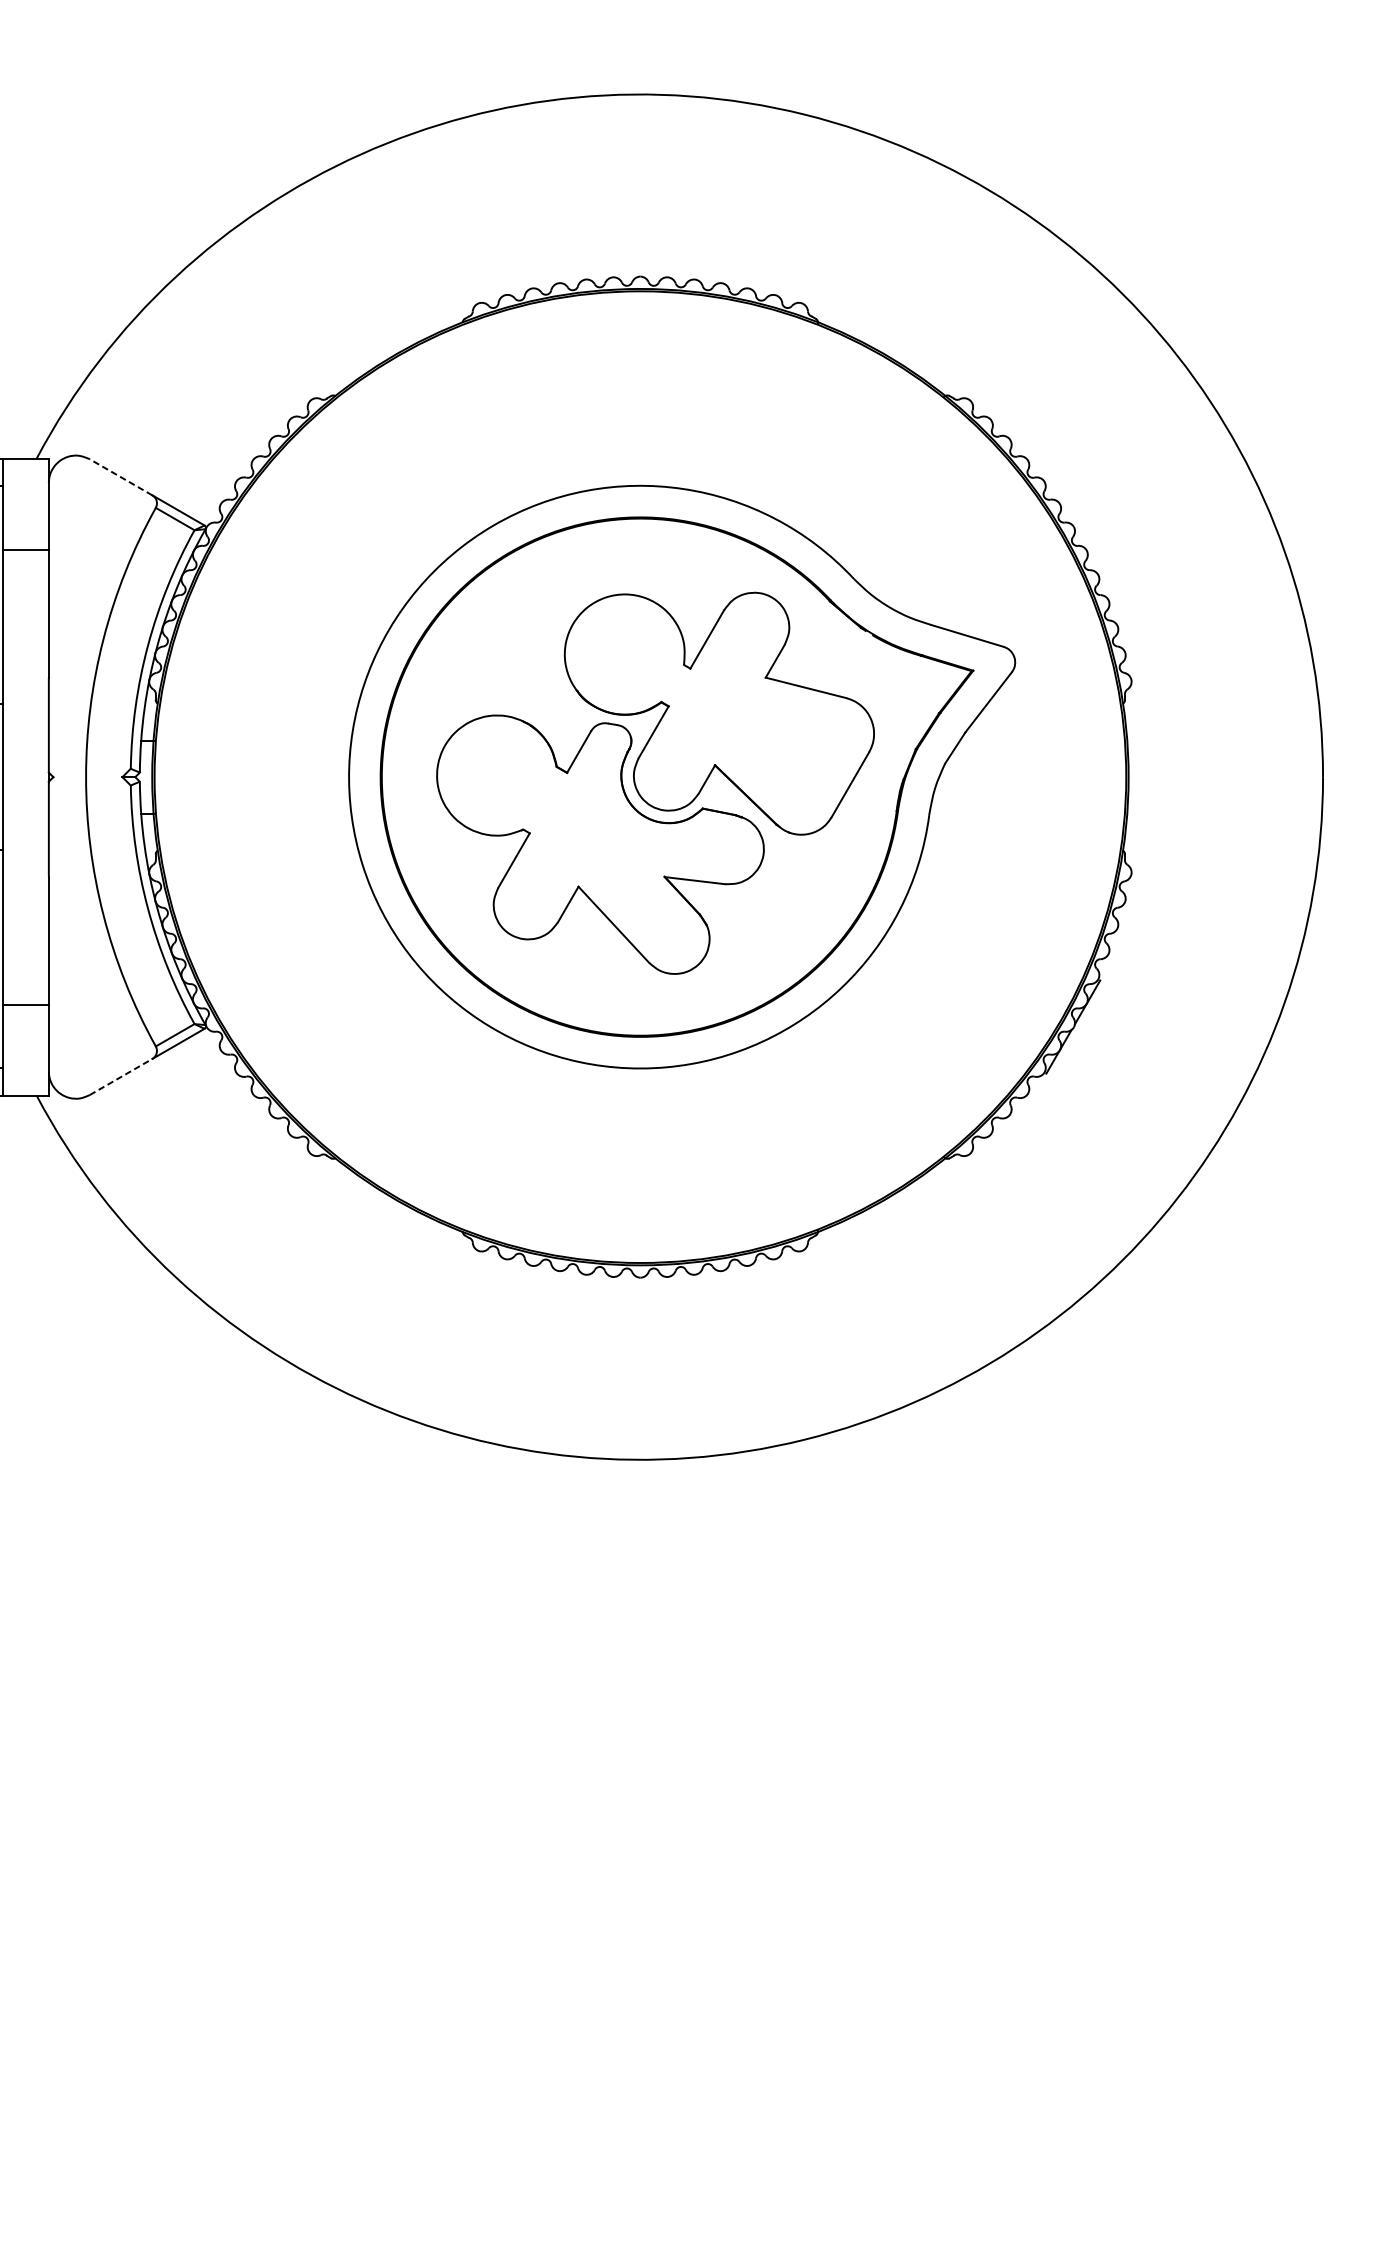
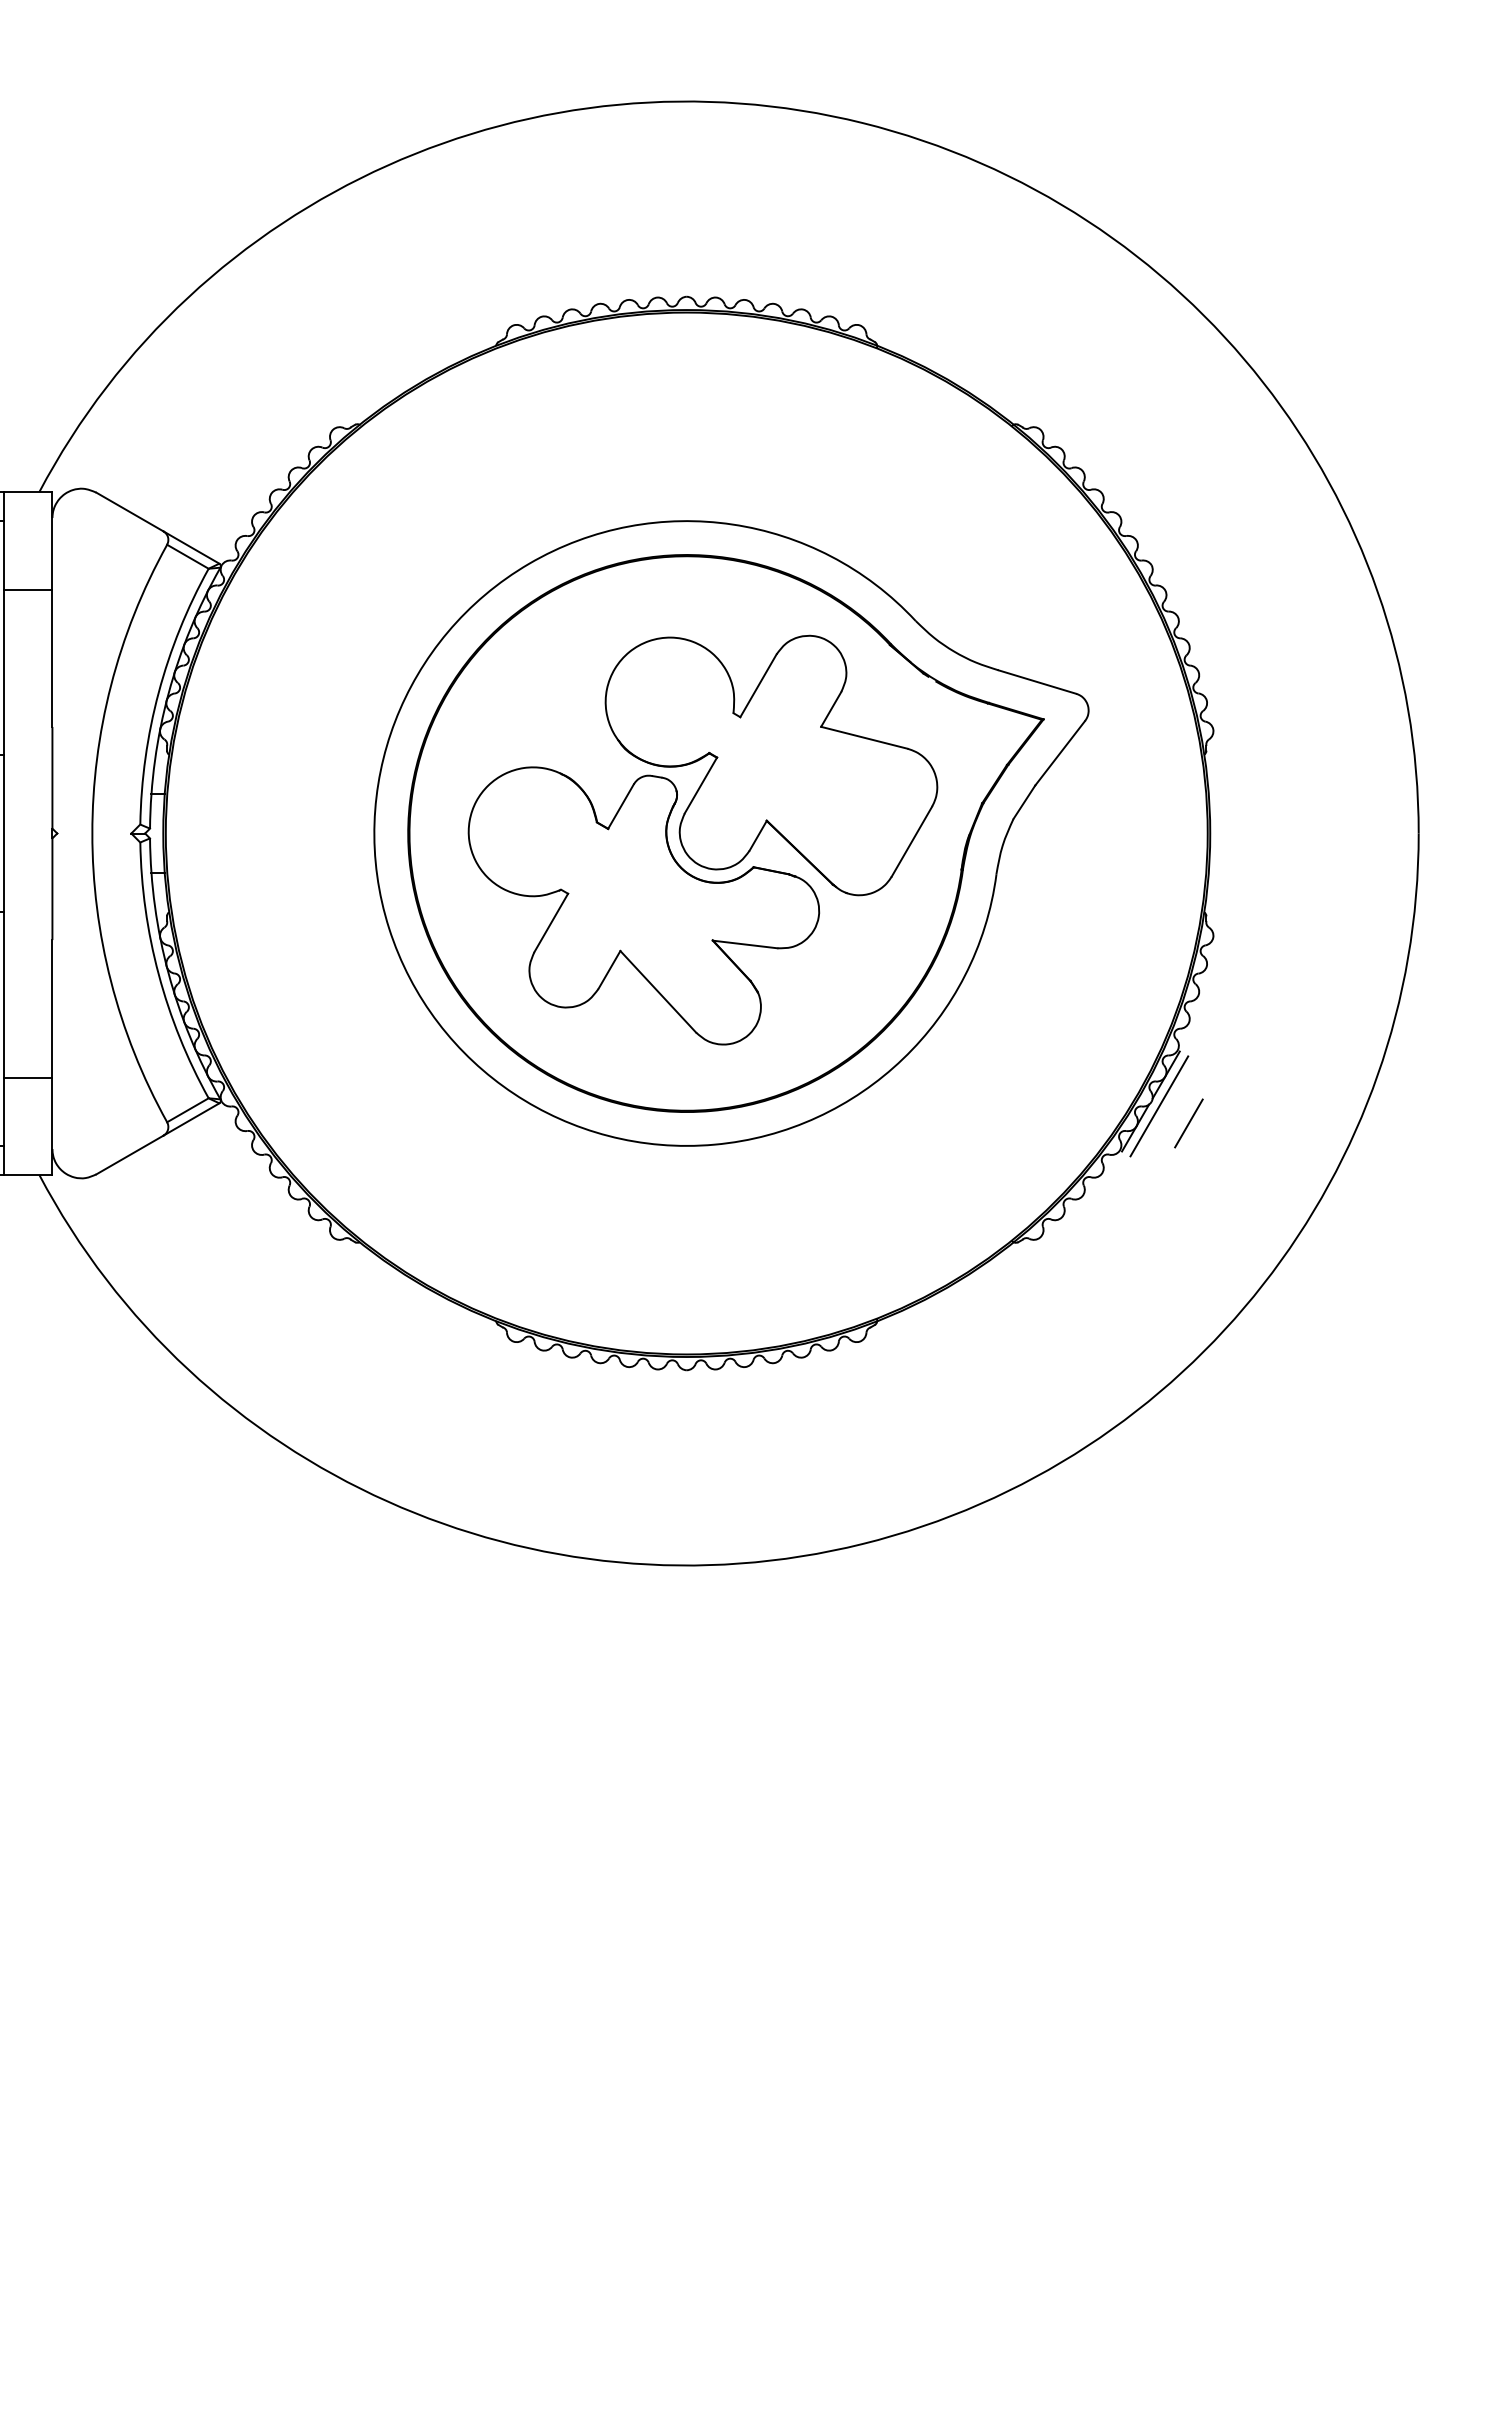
line: (120, 477) -> (129, 512), dashed -> solid
line: (1081, 1031) -> (1159, 1106), added
line: (1108, 1047) -> (1188, 1123), added
line: (120, 1077) -> (129, 1155), dashed -> solid

